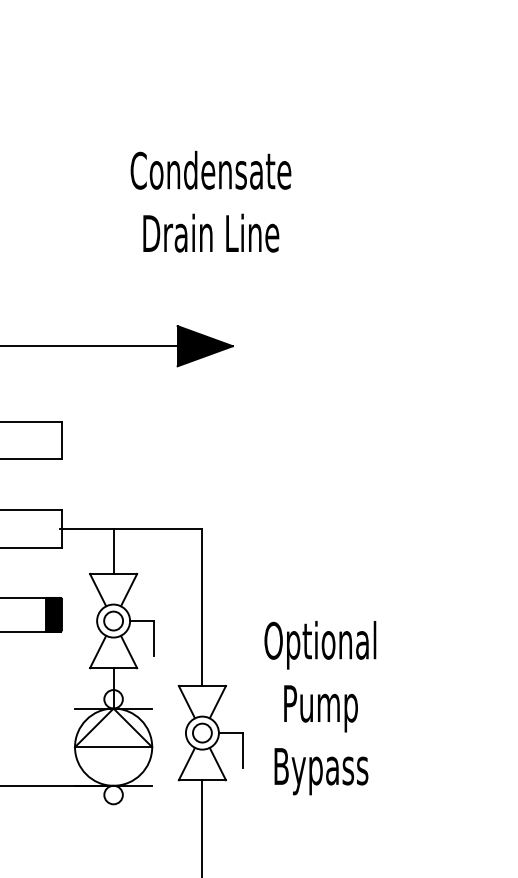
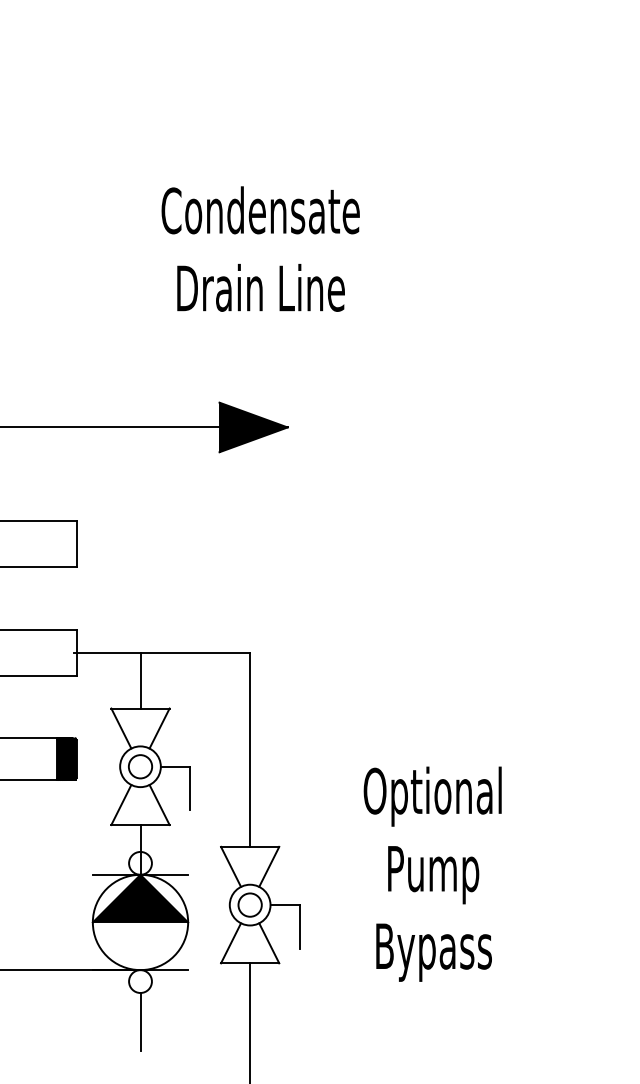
text: (320, 707) -> (432, 873), moved
fill: (113, 727) -> (140, 898), added
line: (113, 827) -> (140, 1021), added

